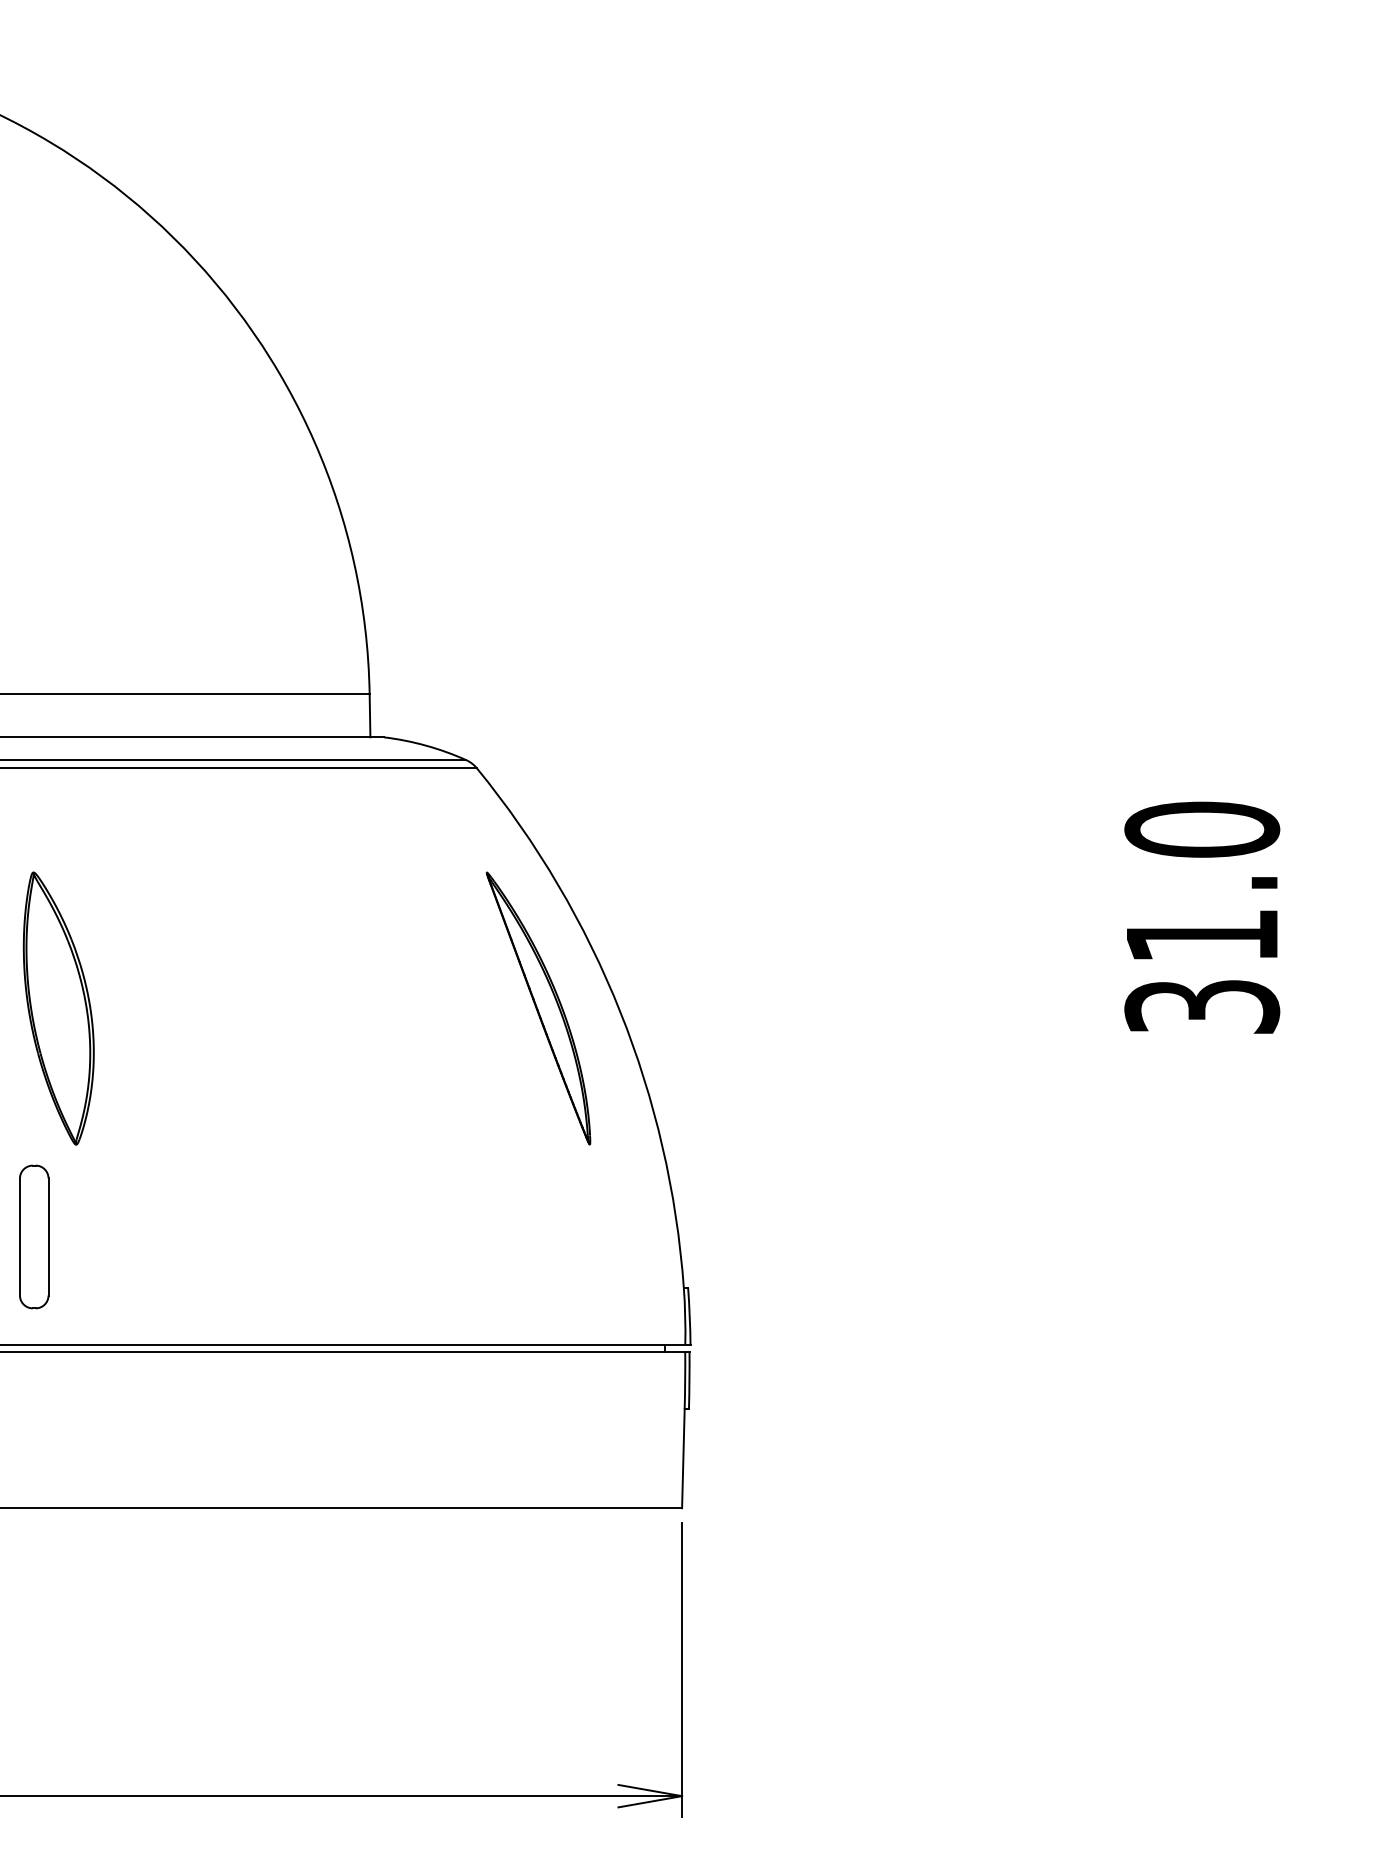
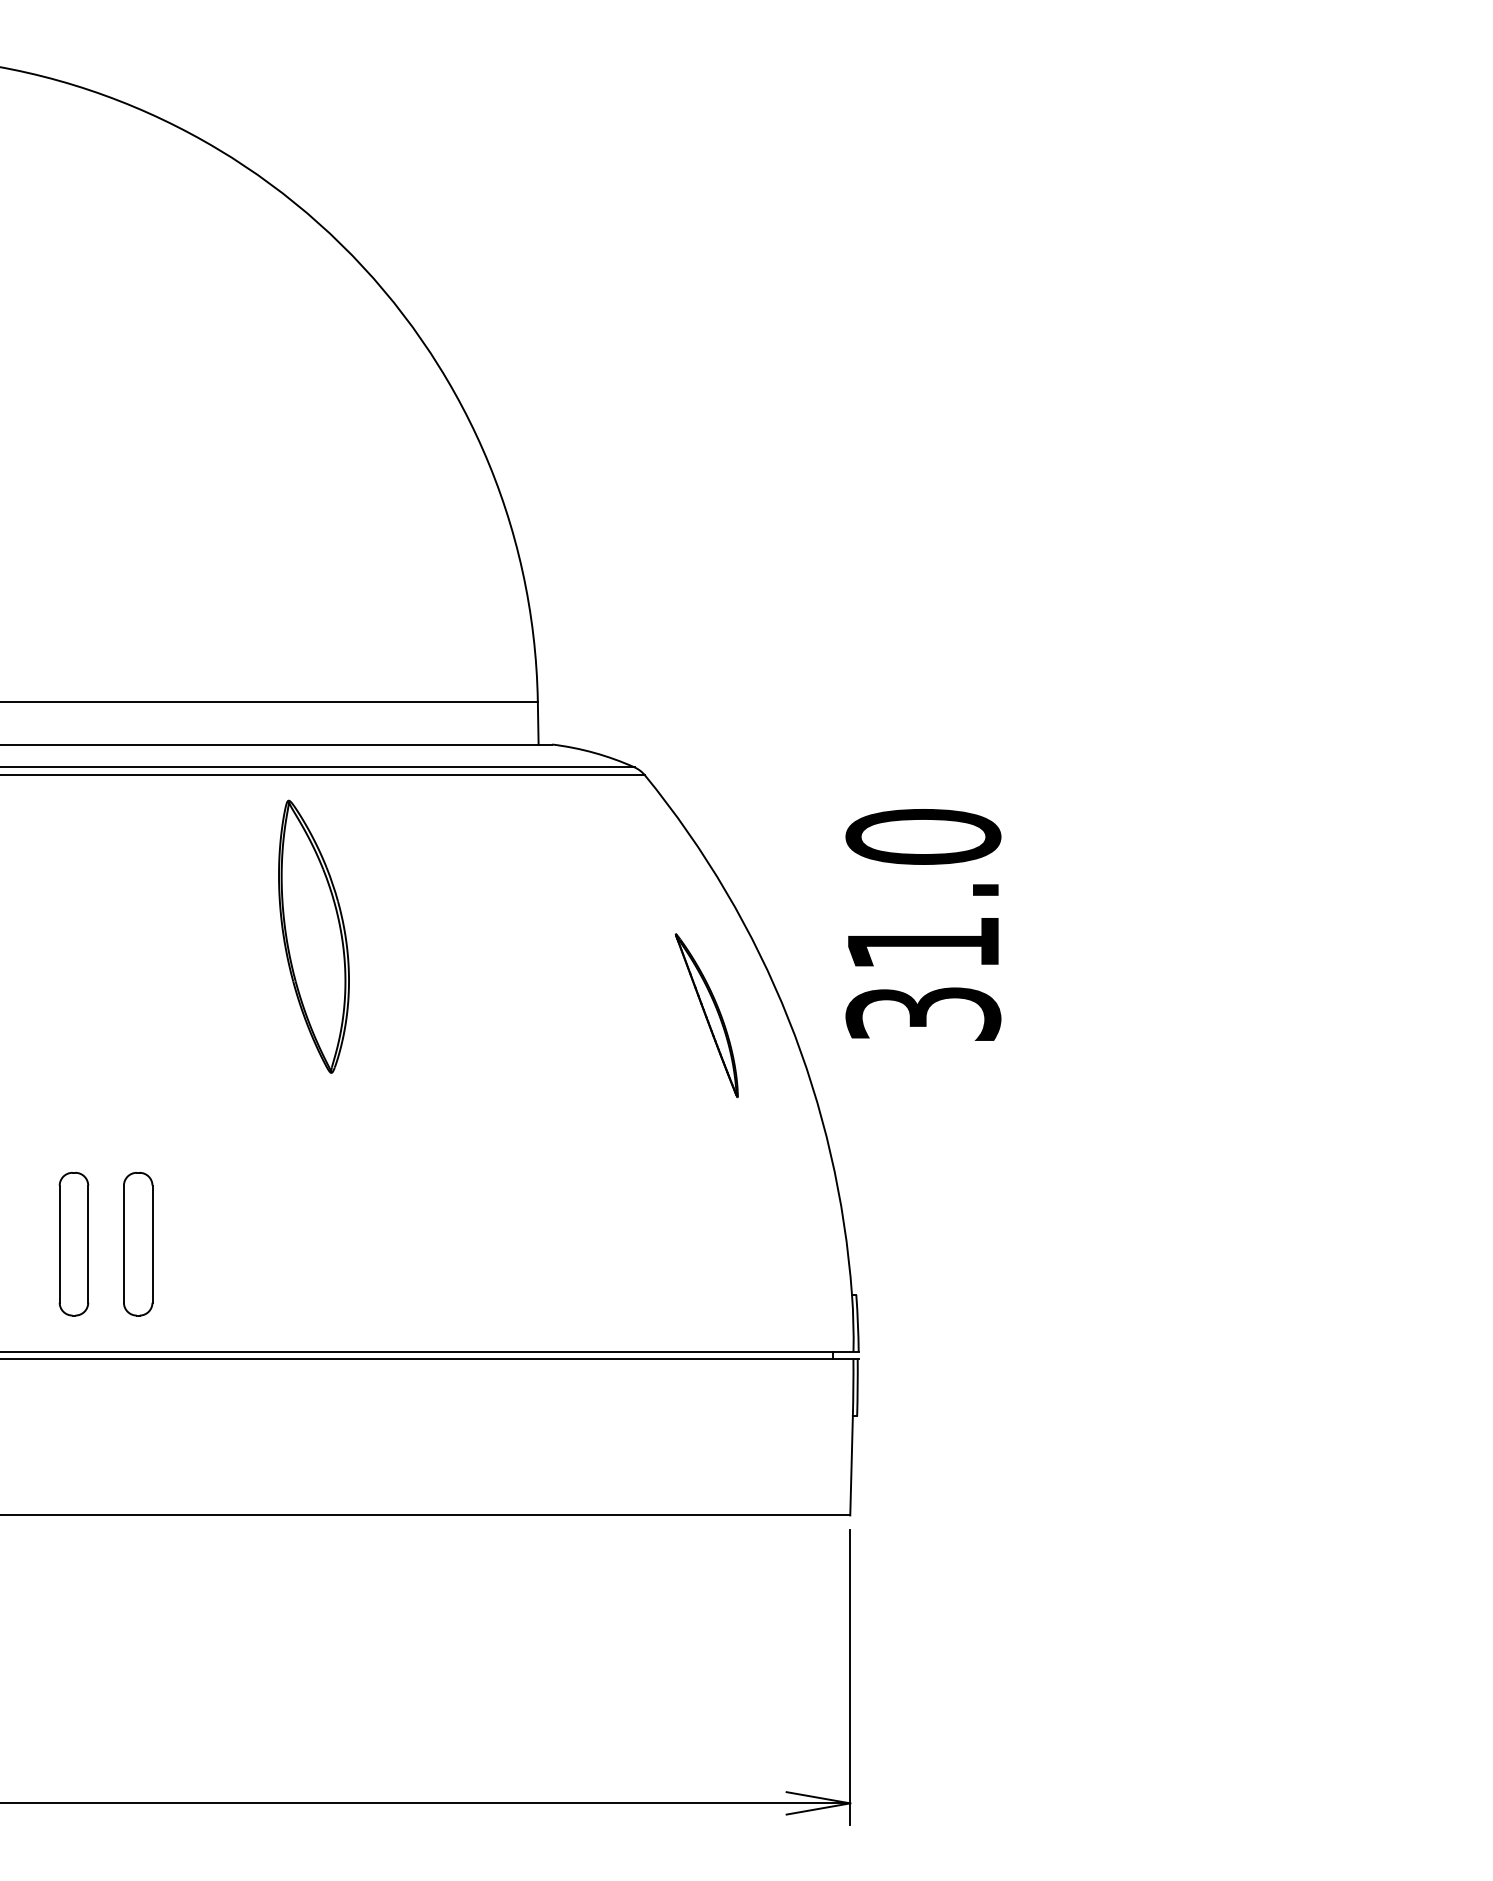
text: (1202, 917) -> (923, 924), moved
part: (58, 1008) -> (313, 936), moved
part: (538, 1008) -> (706, 1015), size x0.6
part: (34, 1236) -> (202, 1243), removed

